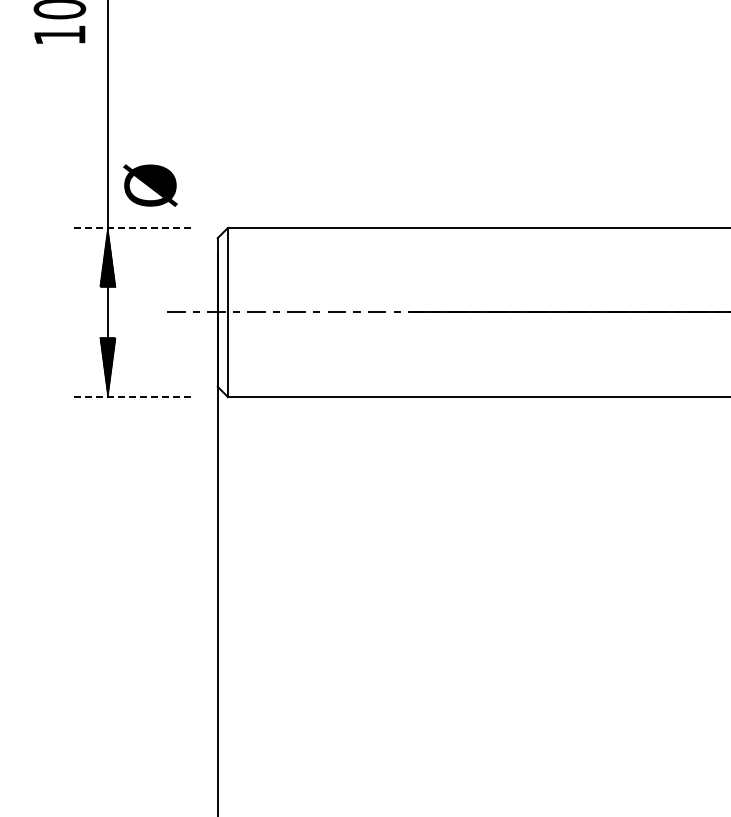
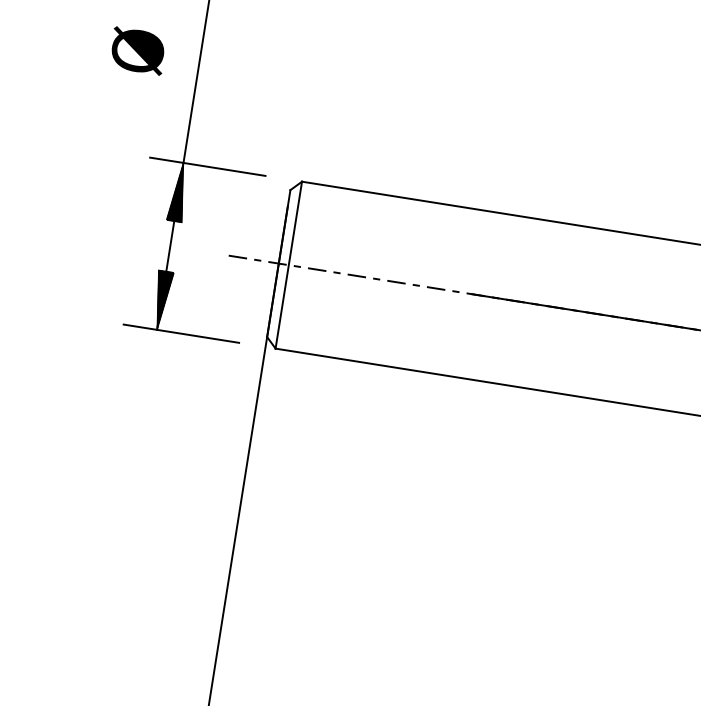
text: (150, 185) -> (138, 50), moved
line: (132, 227) -> (207, 166), dashed -> solid
line: (132, 397) -> (181, 334), dashed -> solid

